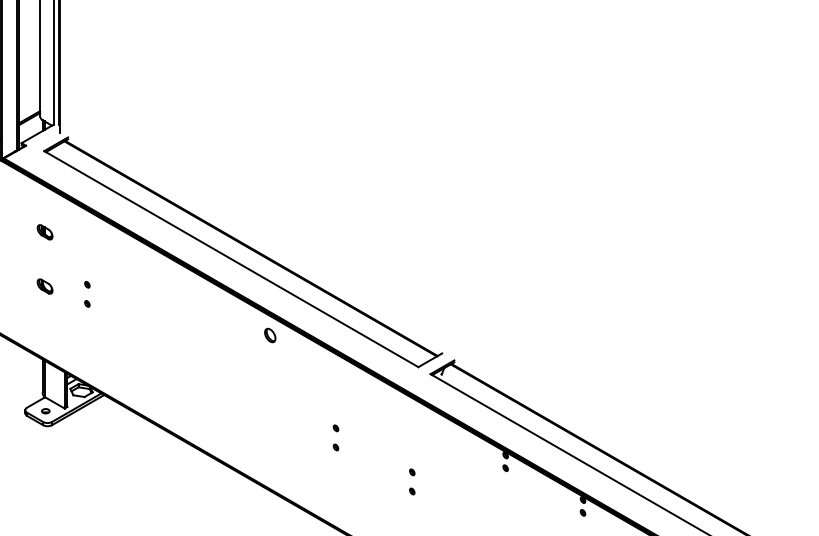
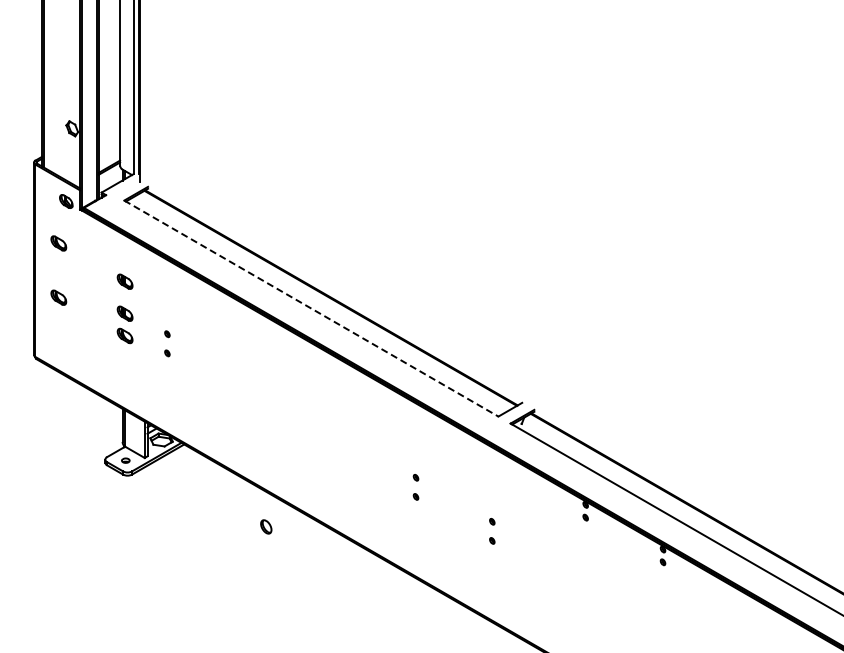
line: (231, 259) -> (311, 308), solid -> dashed
part: (44, 264) -> (124, 313), added
part: (270, 335) -> (266, 526), moved

